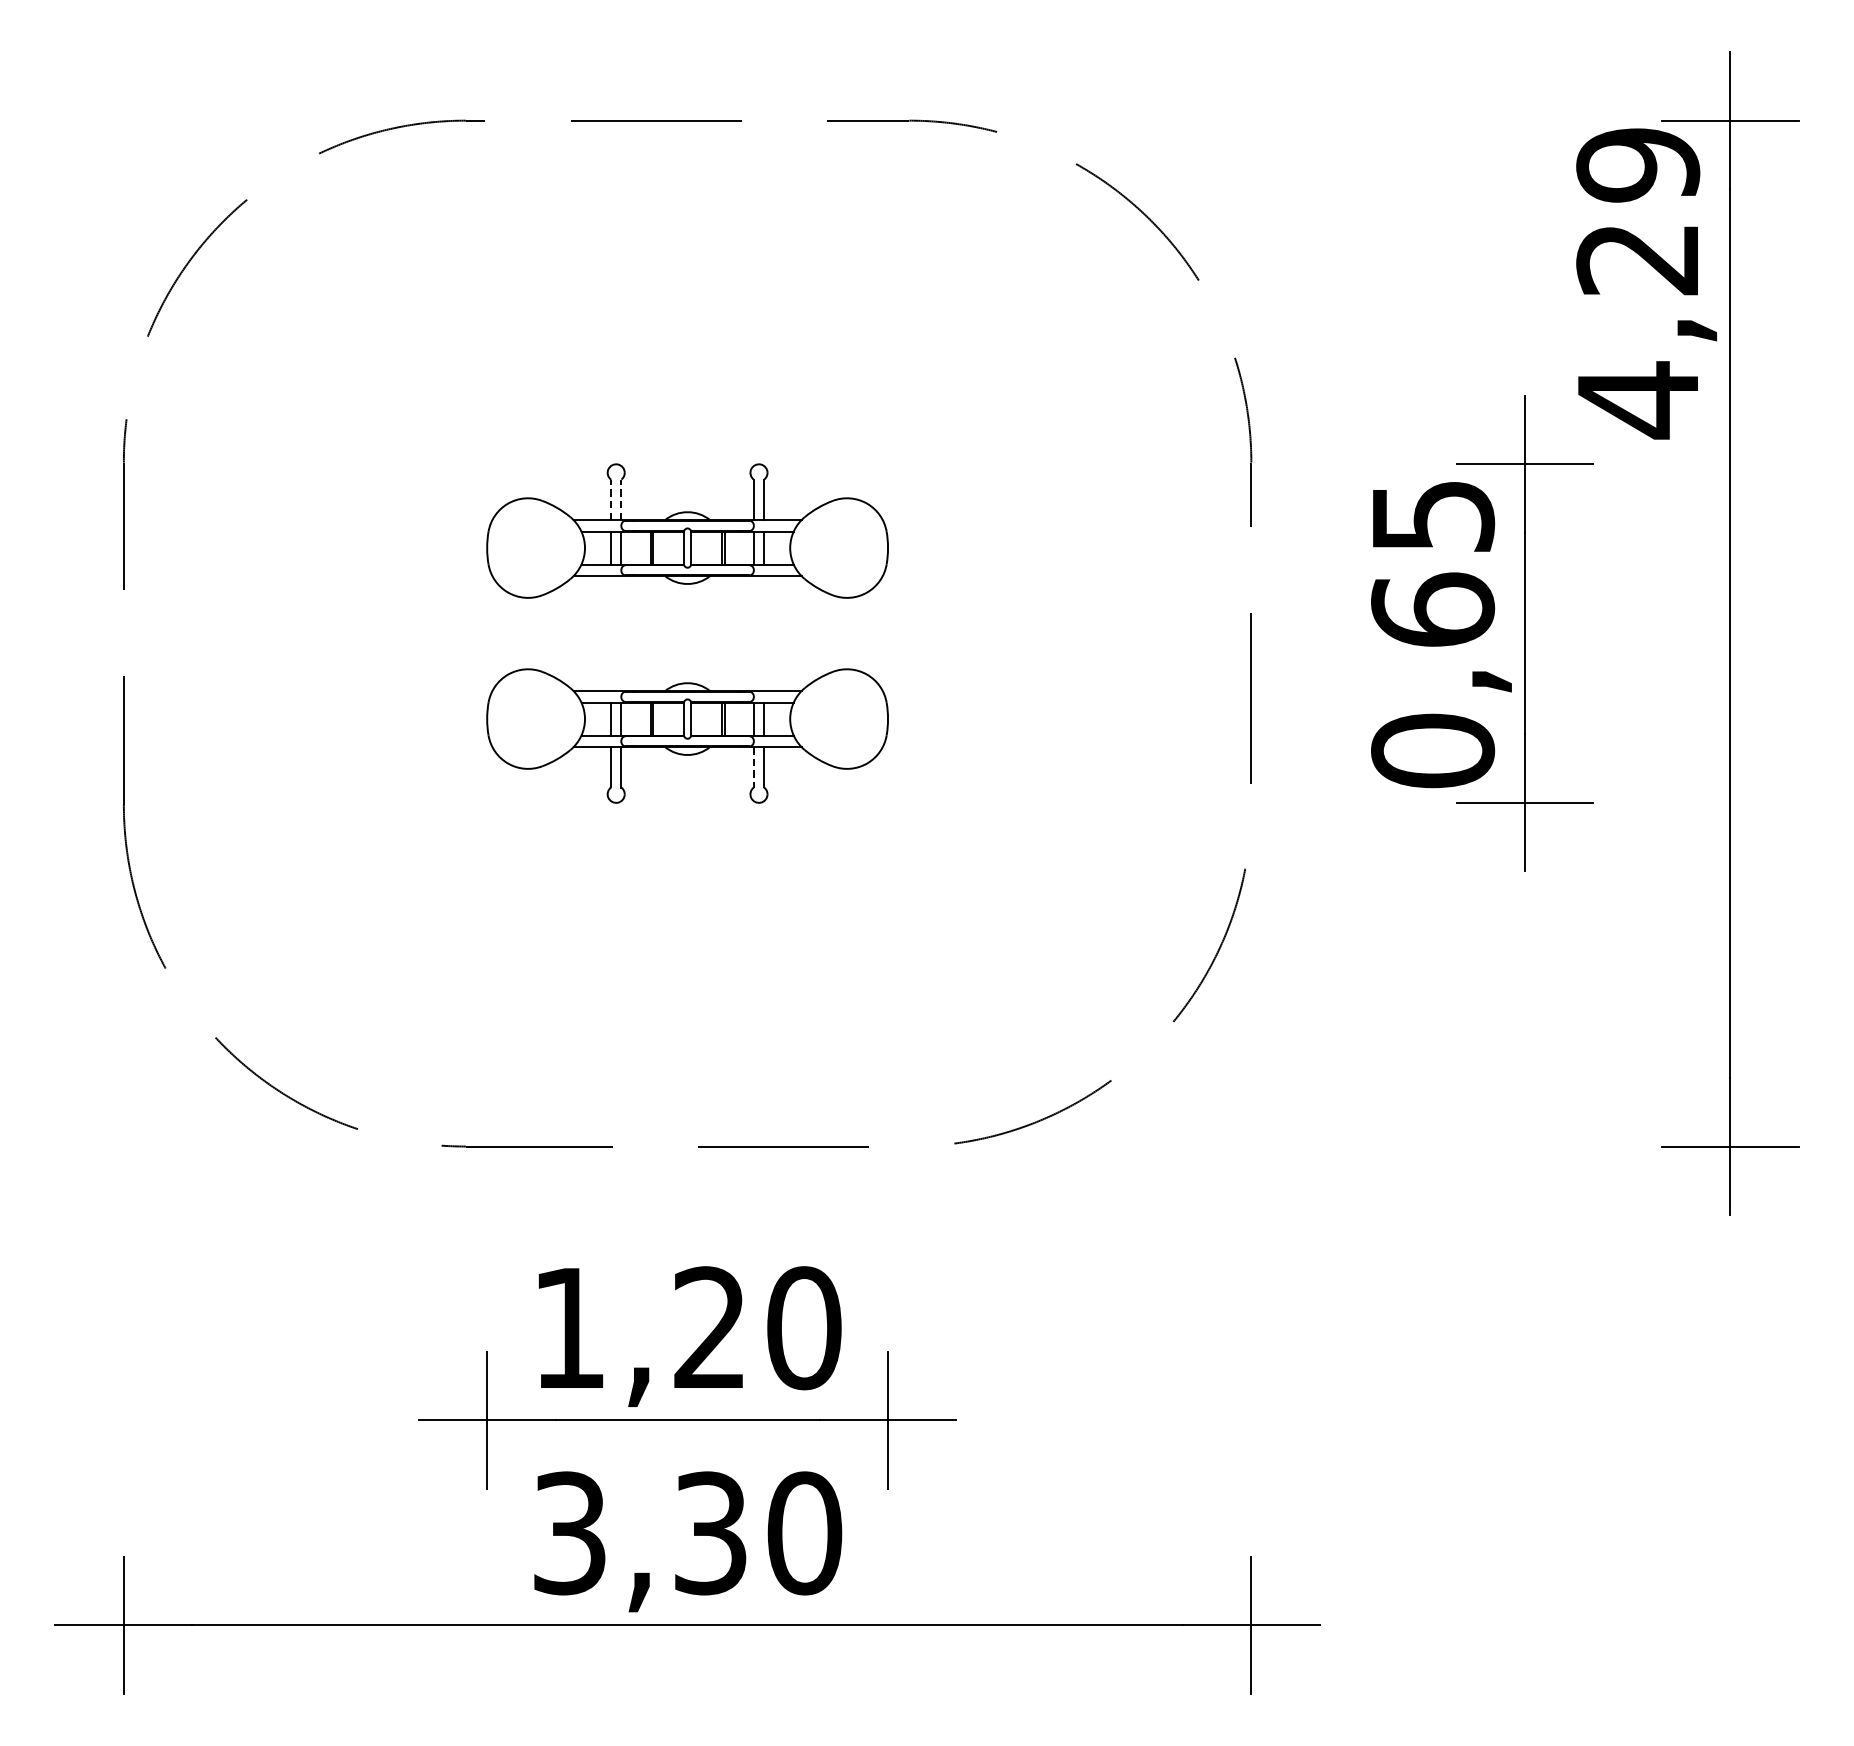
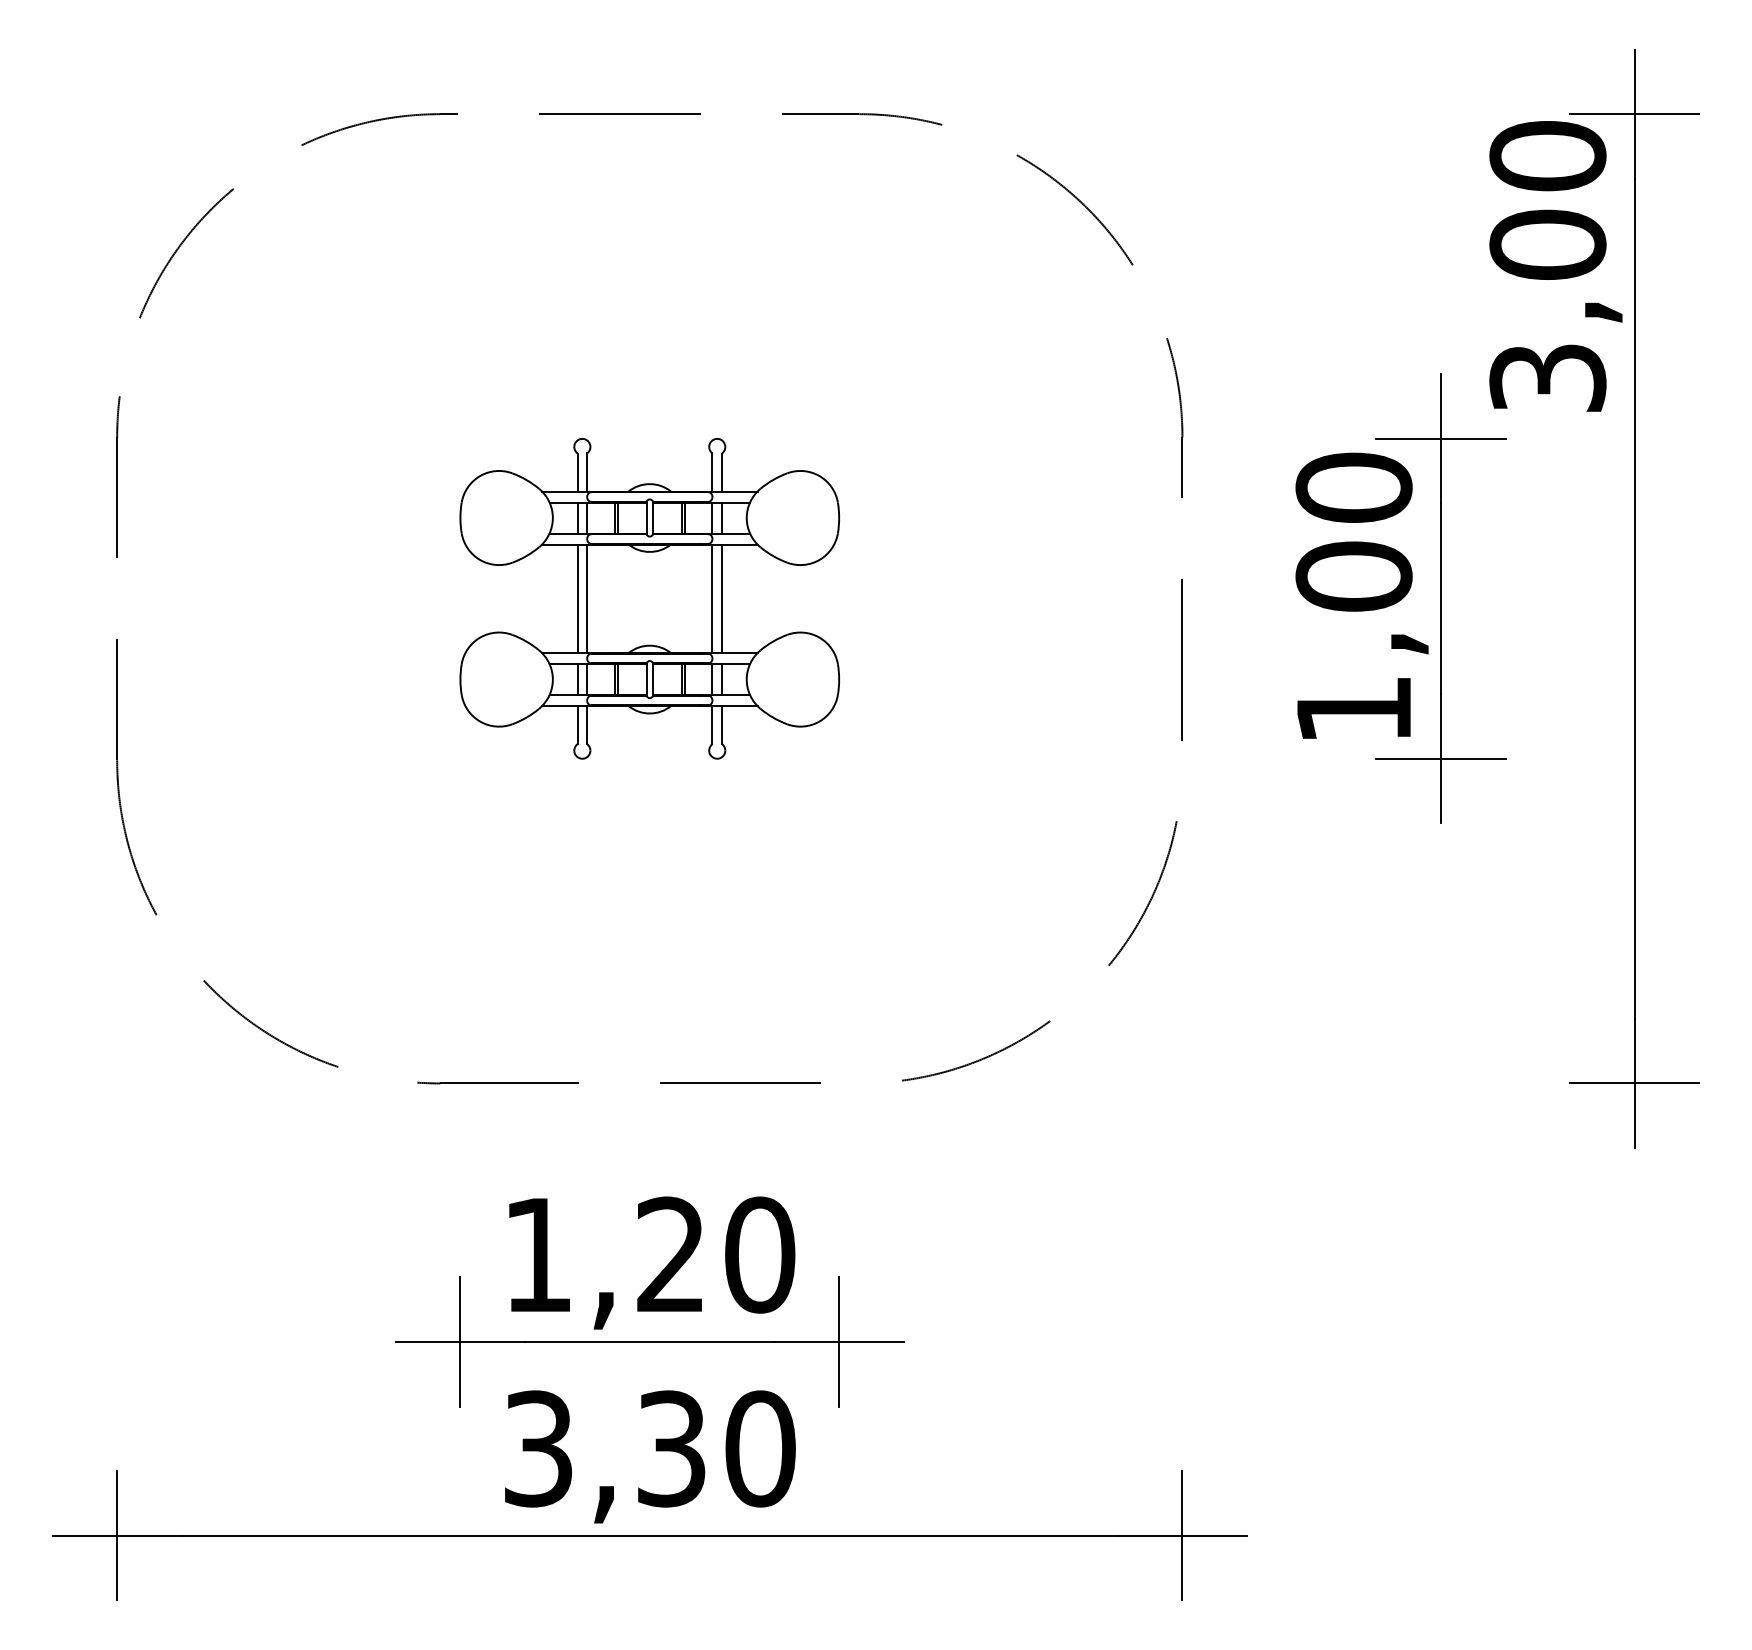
text: (1637, 284) -> (1547, 268), 4,29 -> 3,00
line: (621, 498) -> (587, 471), dashed -> solid
line: (611, 499) -> (577, 472), dashed -> solid
line: (611, 633) -> (577, 598), added
line: (621, 633) -> (587, 598), added
line: (753, 633) -> (712, 598), added
line: (763, 633) -> (721, 598), added
text: (1432, 633) -> (1353, 598), 0,65 -> 1,00
line: (753, 767) -> (712, 725), dashed -> solid

